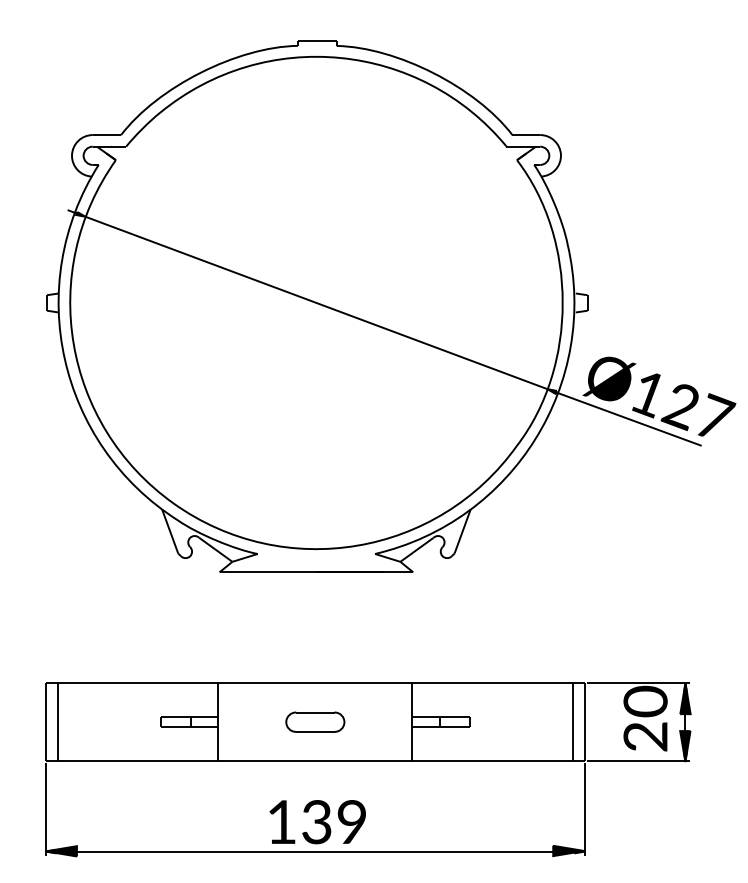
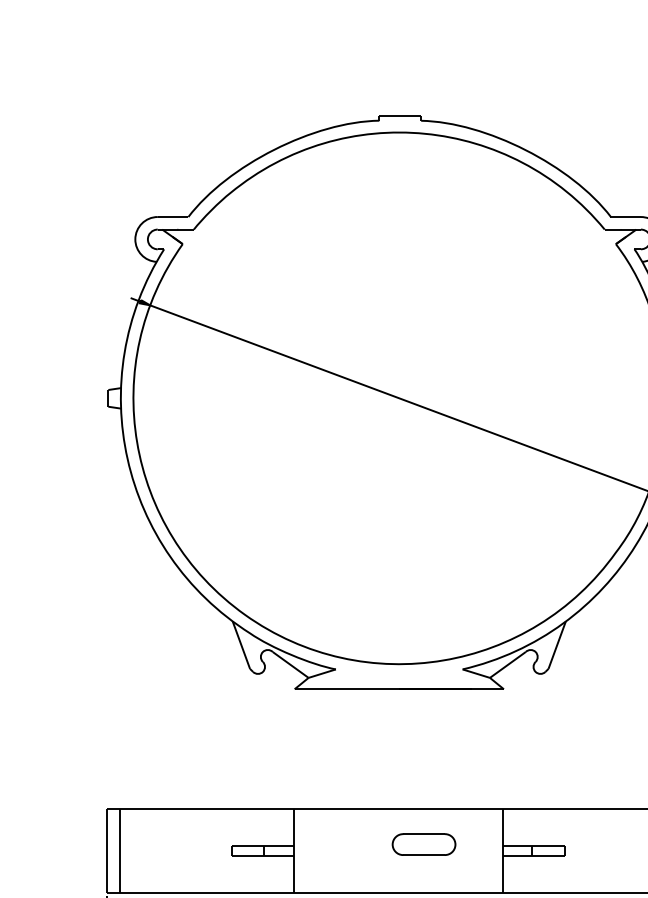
part: (315, 721) -> (424, 843), moved

